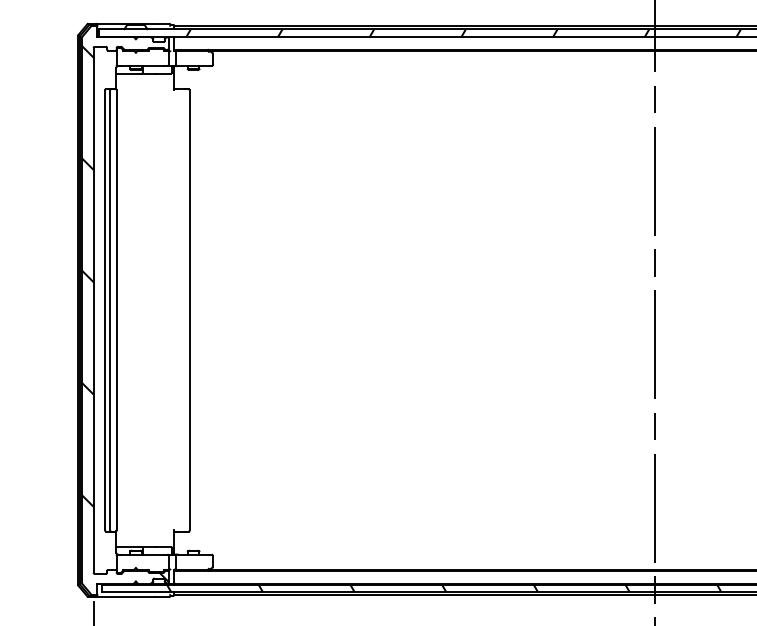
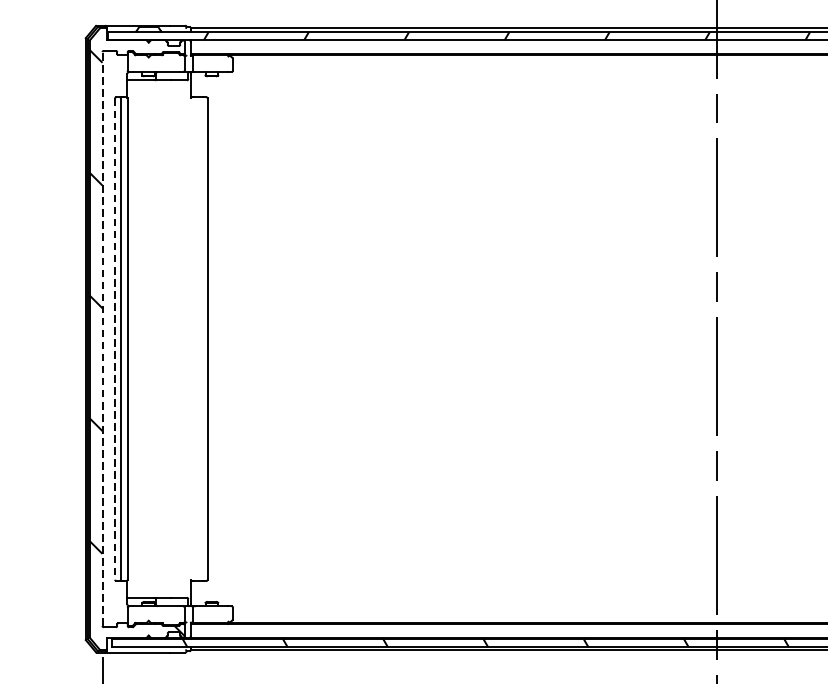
line: (93, 309) -> (102, 338), solid -> dashed
line: (105, 310) -> (115, 339), solid -> dashed

